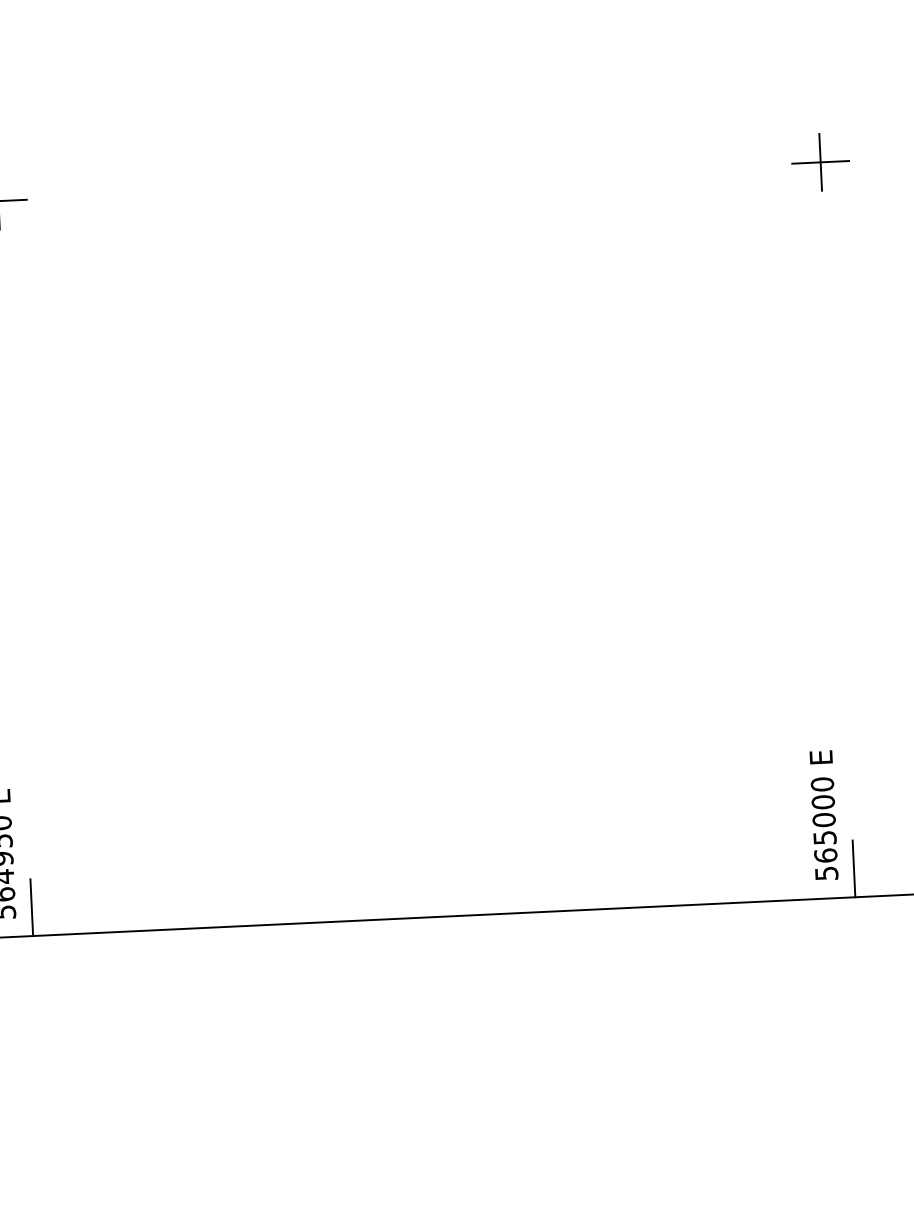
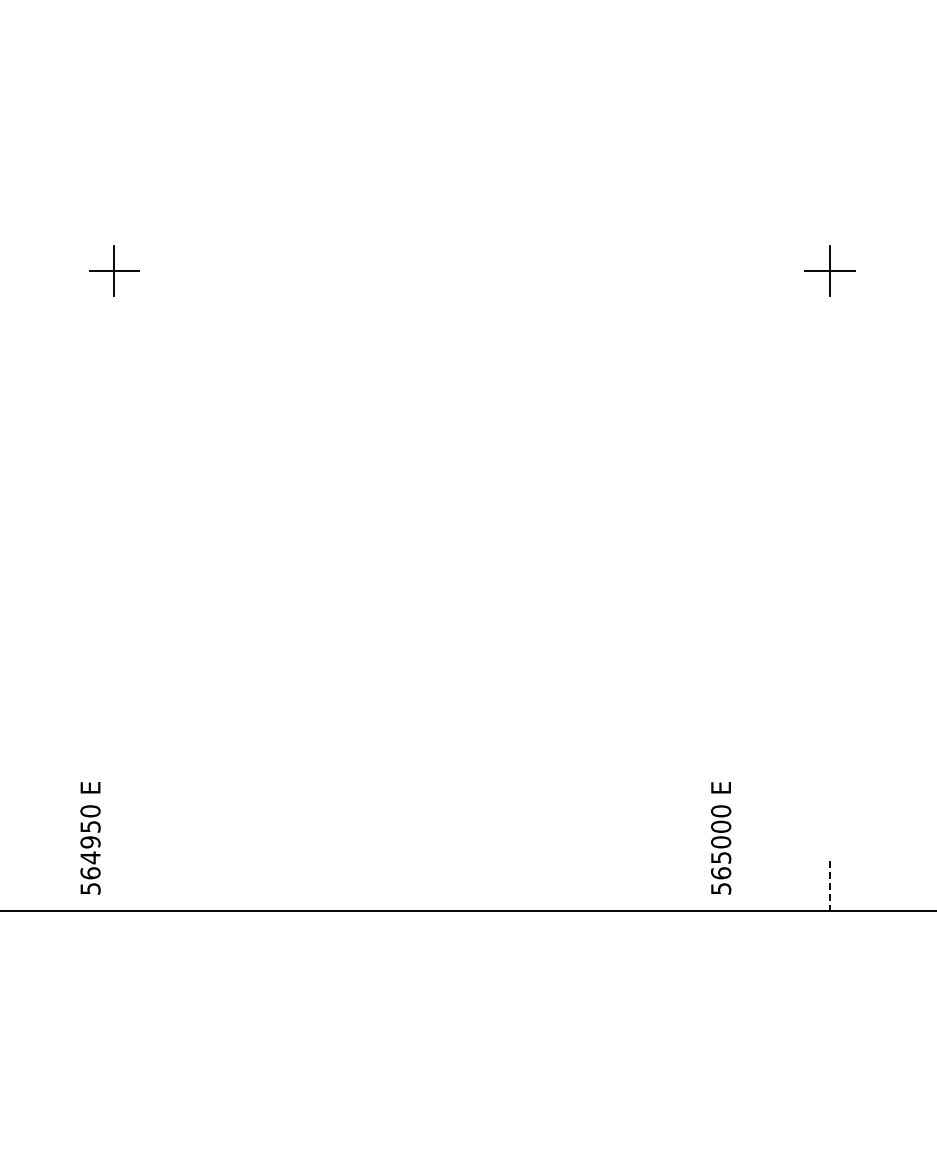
text: (824, 815) -> (721, 838), moved
line: (854, 868) -> (830, 885), solid -> dashed
line: (31, 907) -> (114, 885), removed

